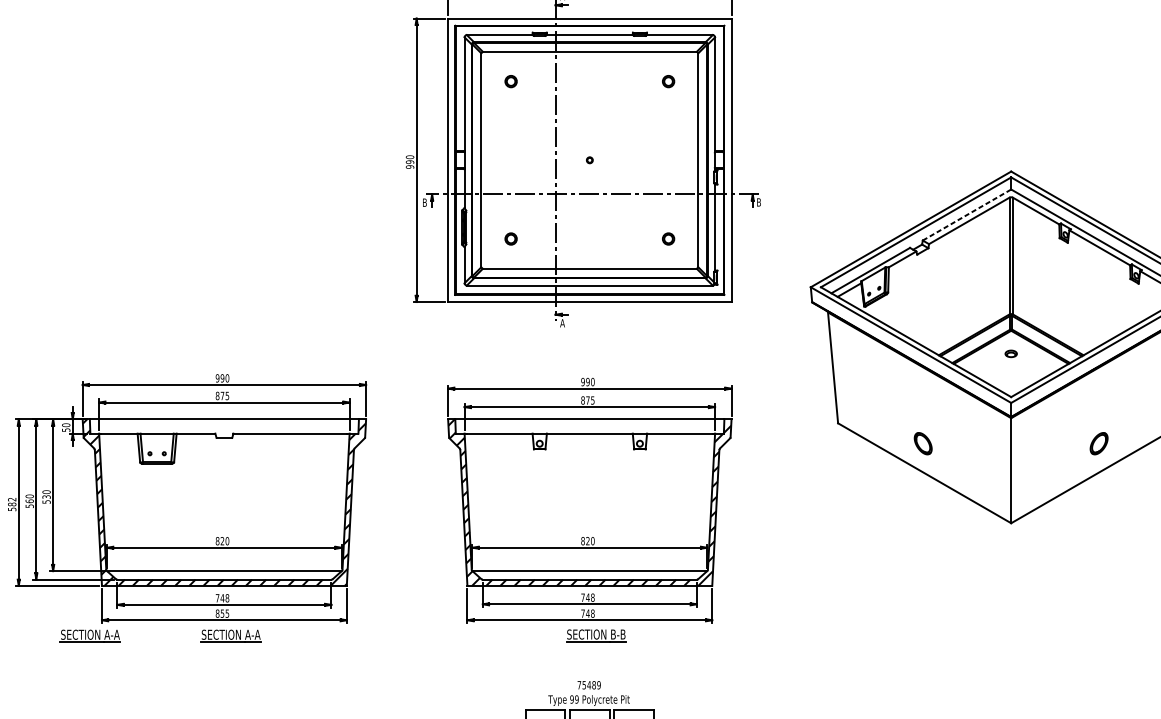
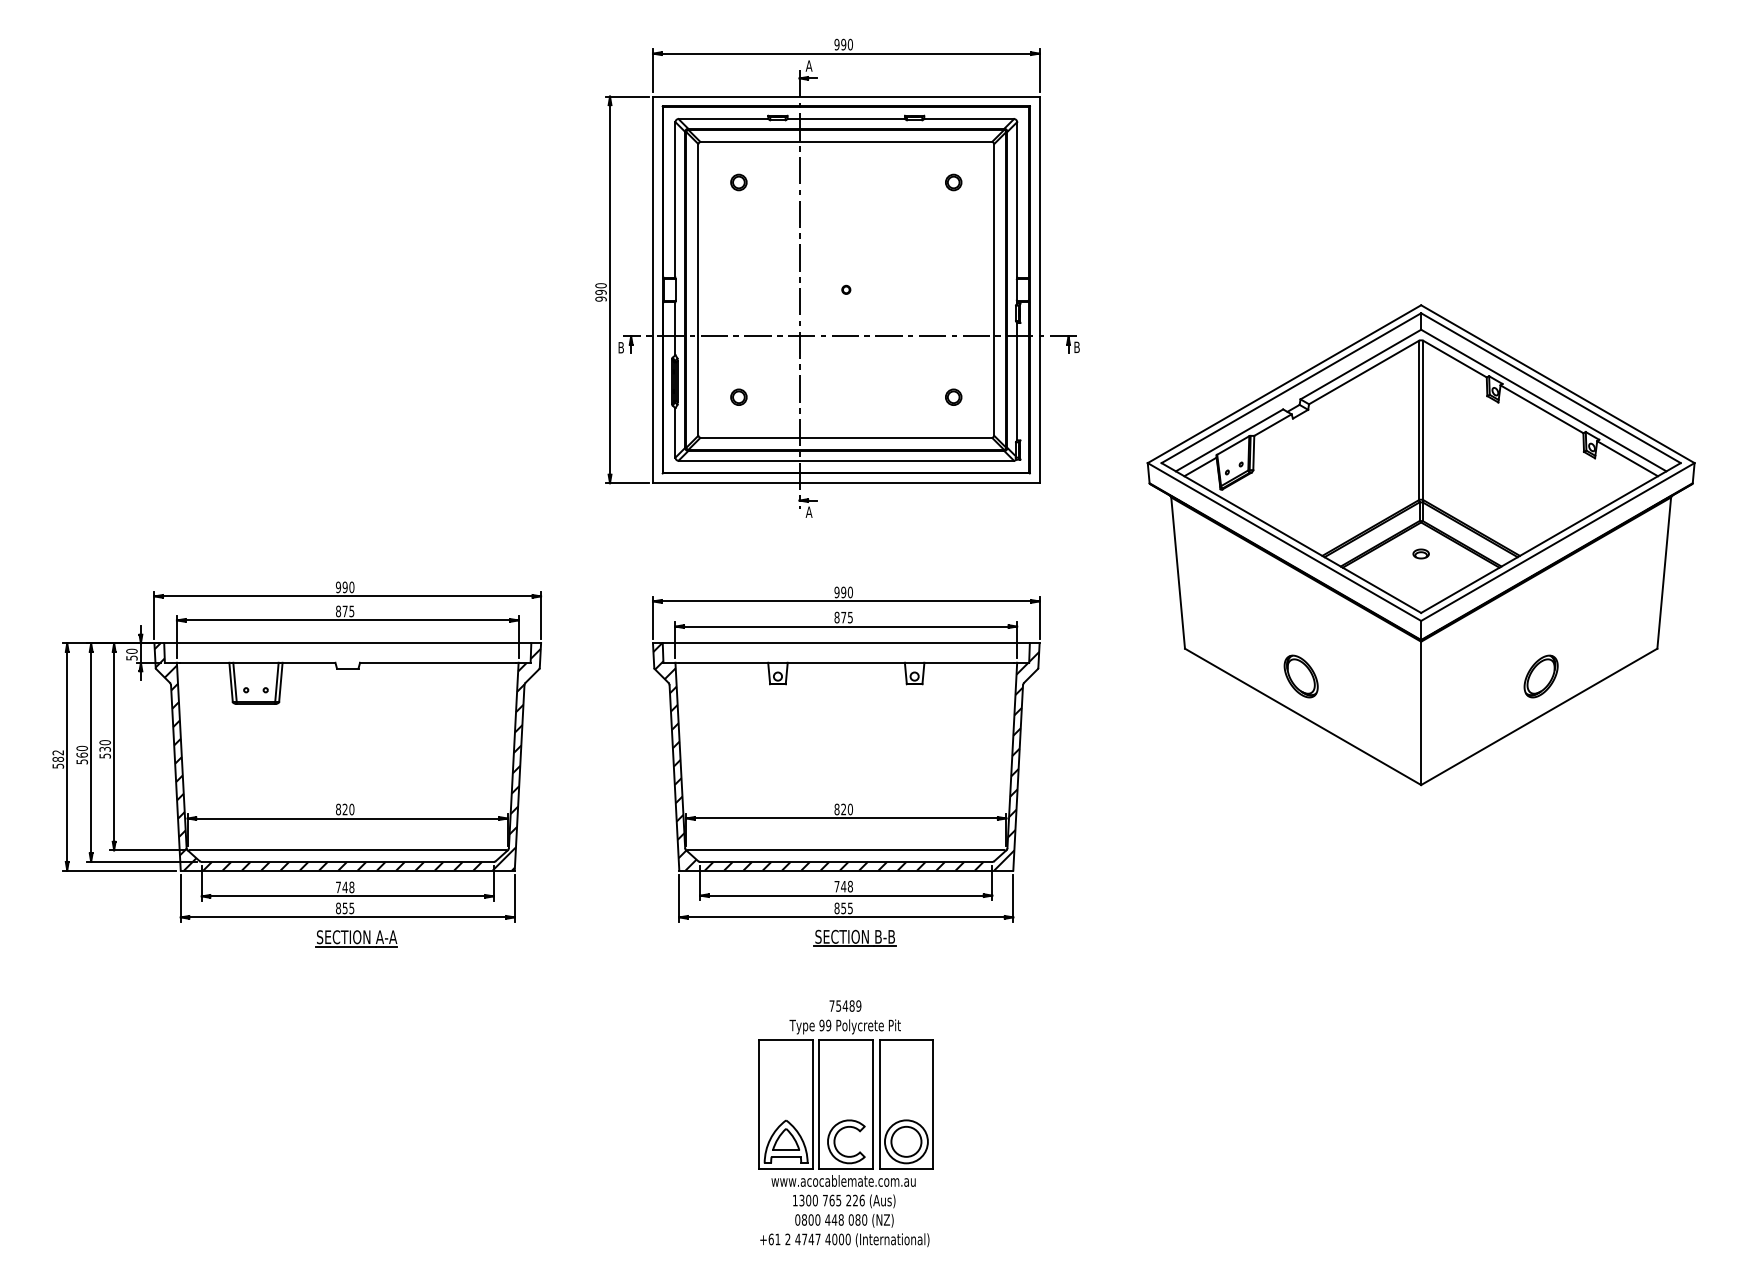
line: (966, 214) -> (1360, 364), dashed -> solid
part: (922, 443) -> (1300, 676), size x1.43
part: (1098, 443) -> (1540, 676), size x1.43
text: (587, 613) -> (843, 908), 748 -> 855
part: (90, 635) -> (164, 938), removed

